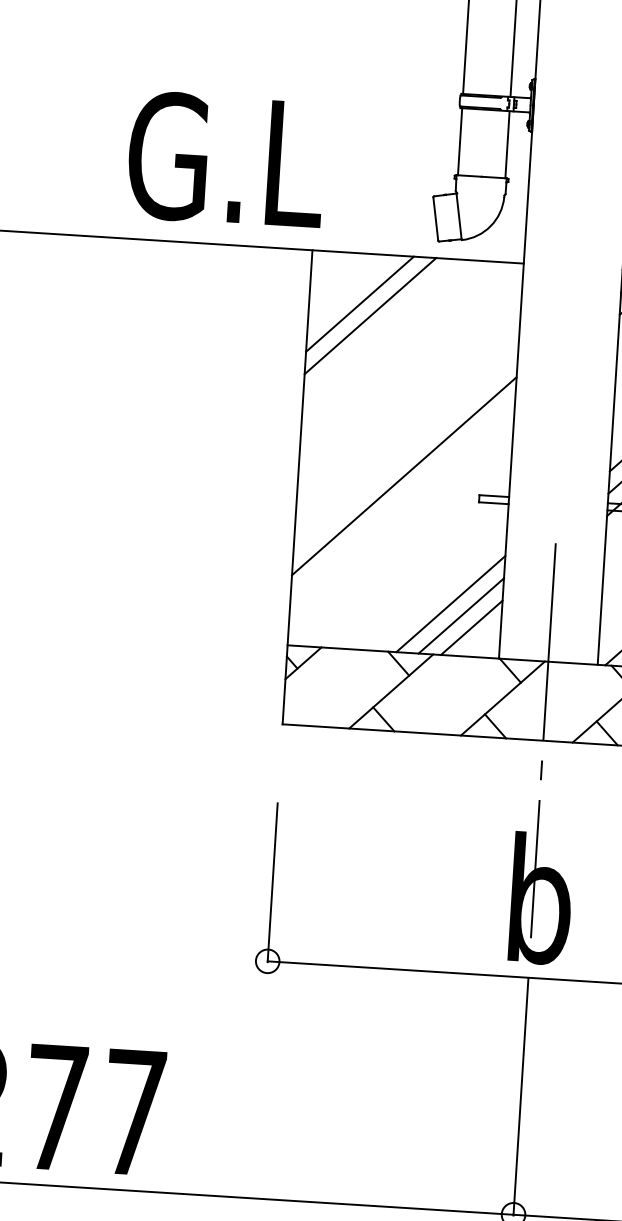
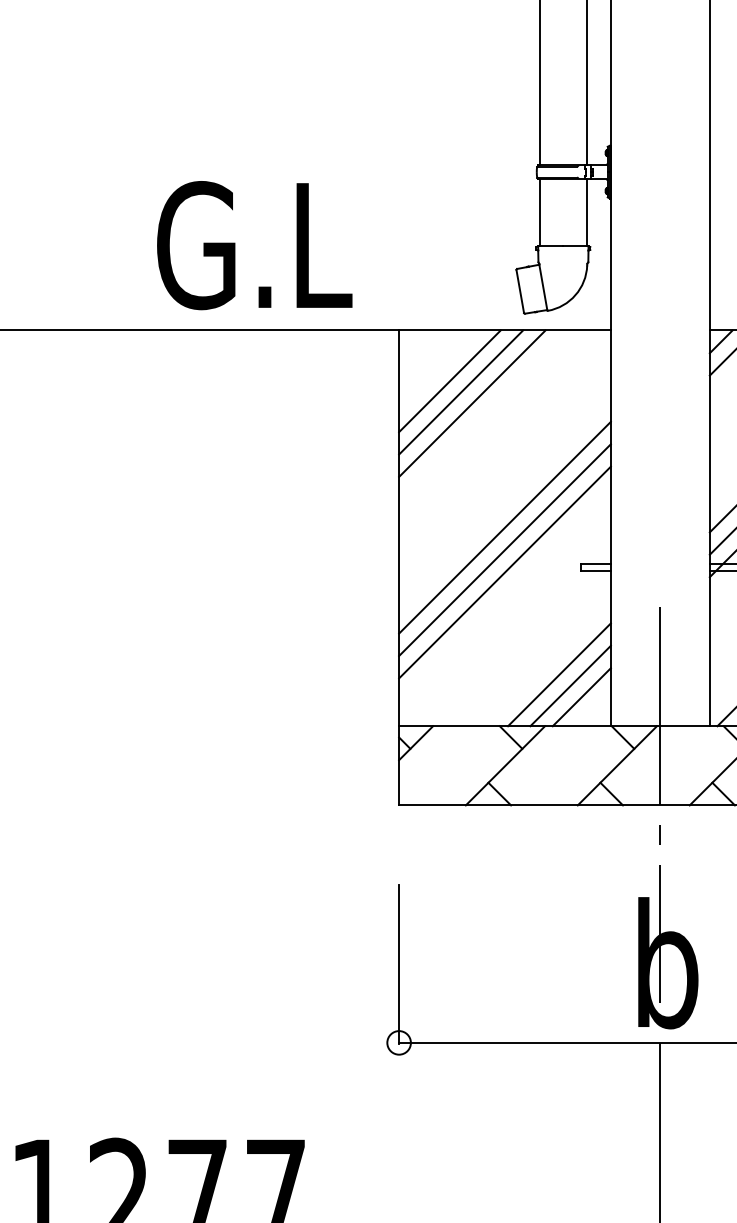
text: (226, 159) -> (254, 245), moved
line: (381, 327) -> (472, 403), added
line: (405, 453) -> (504, 527), added
line: (402, 498) -> (504, 572), added

